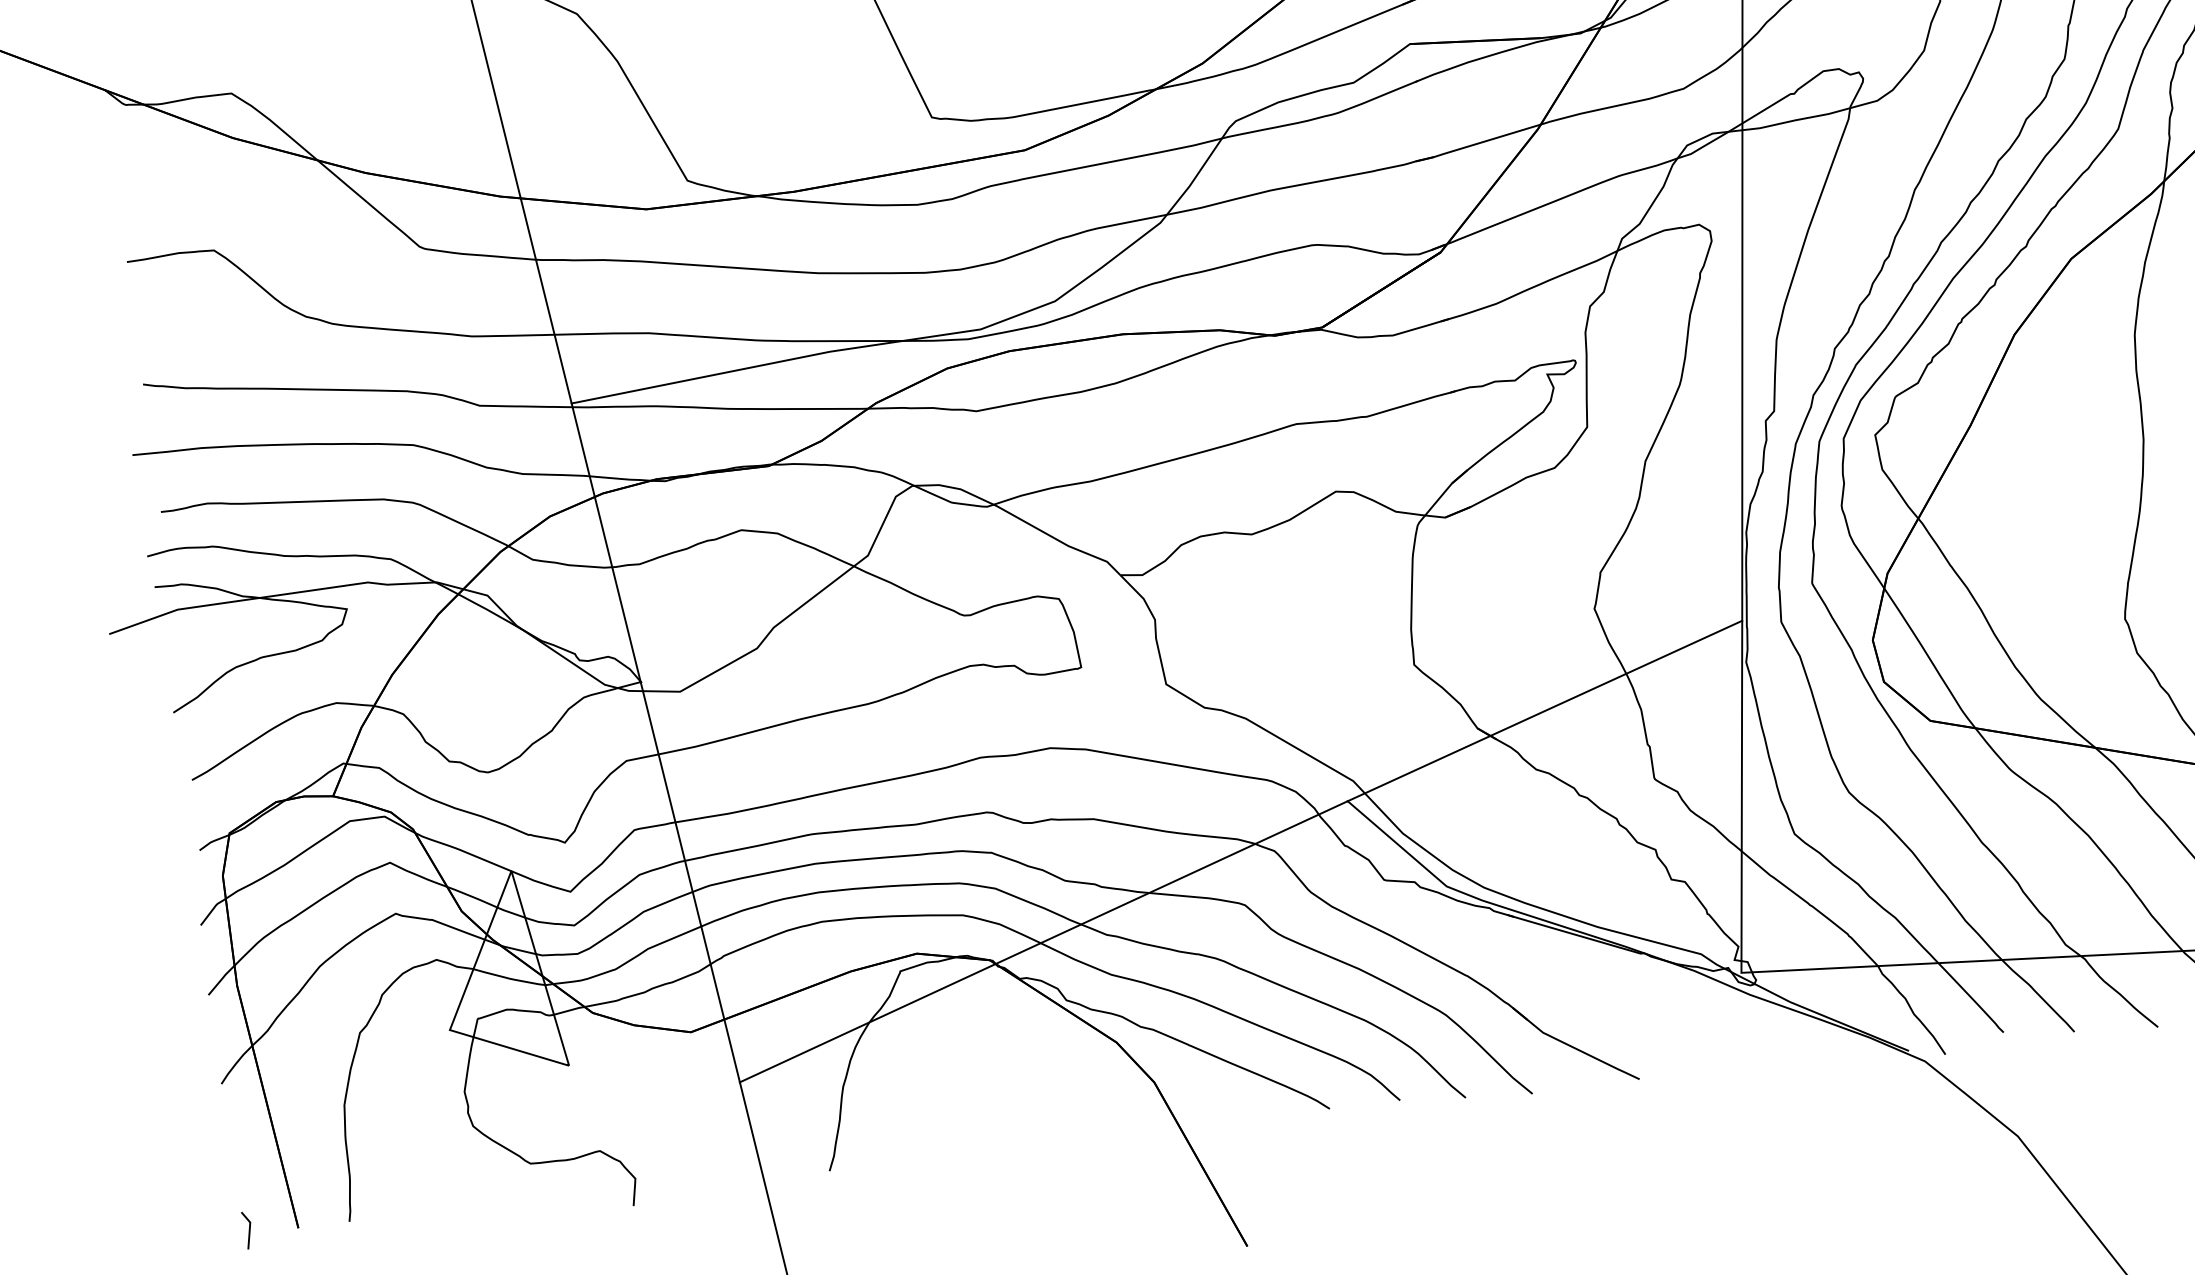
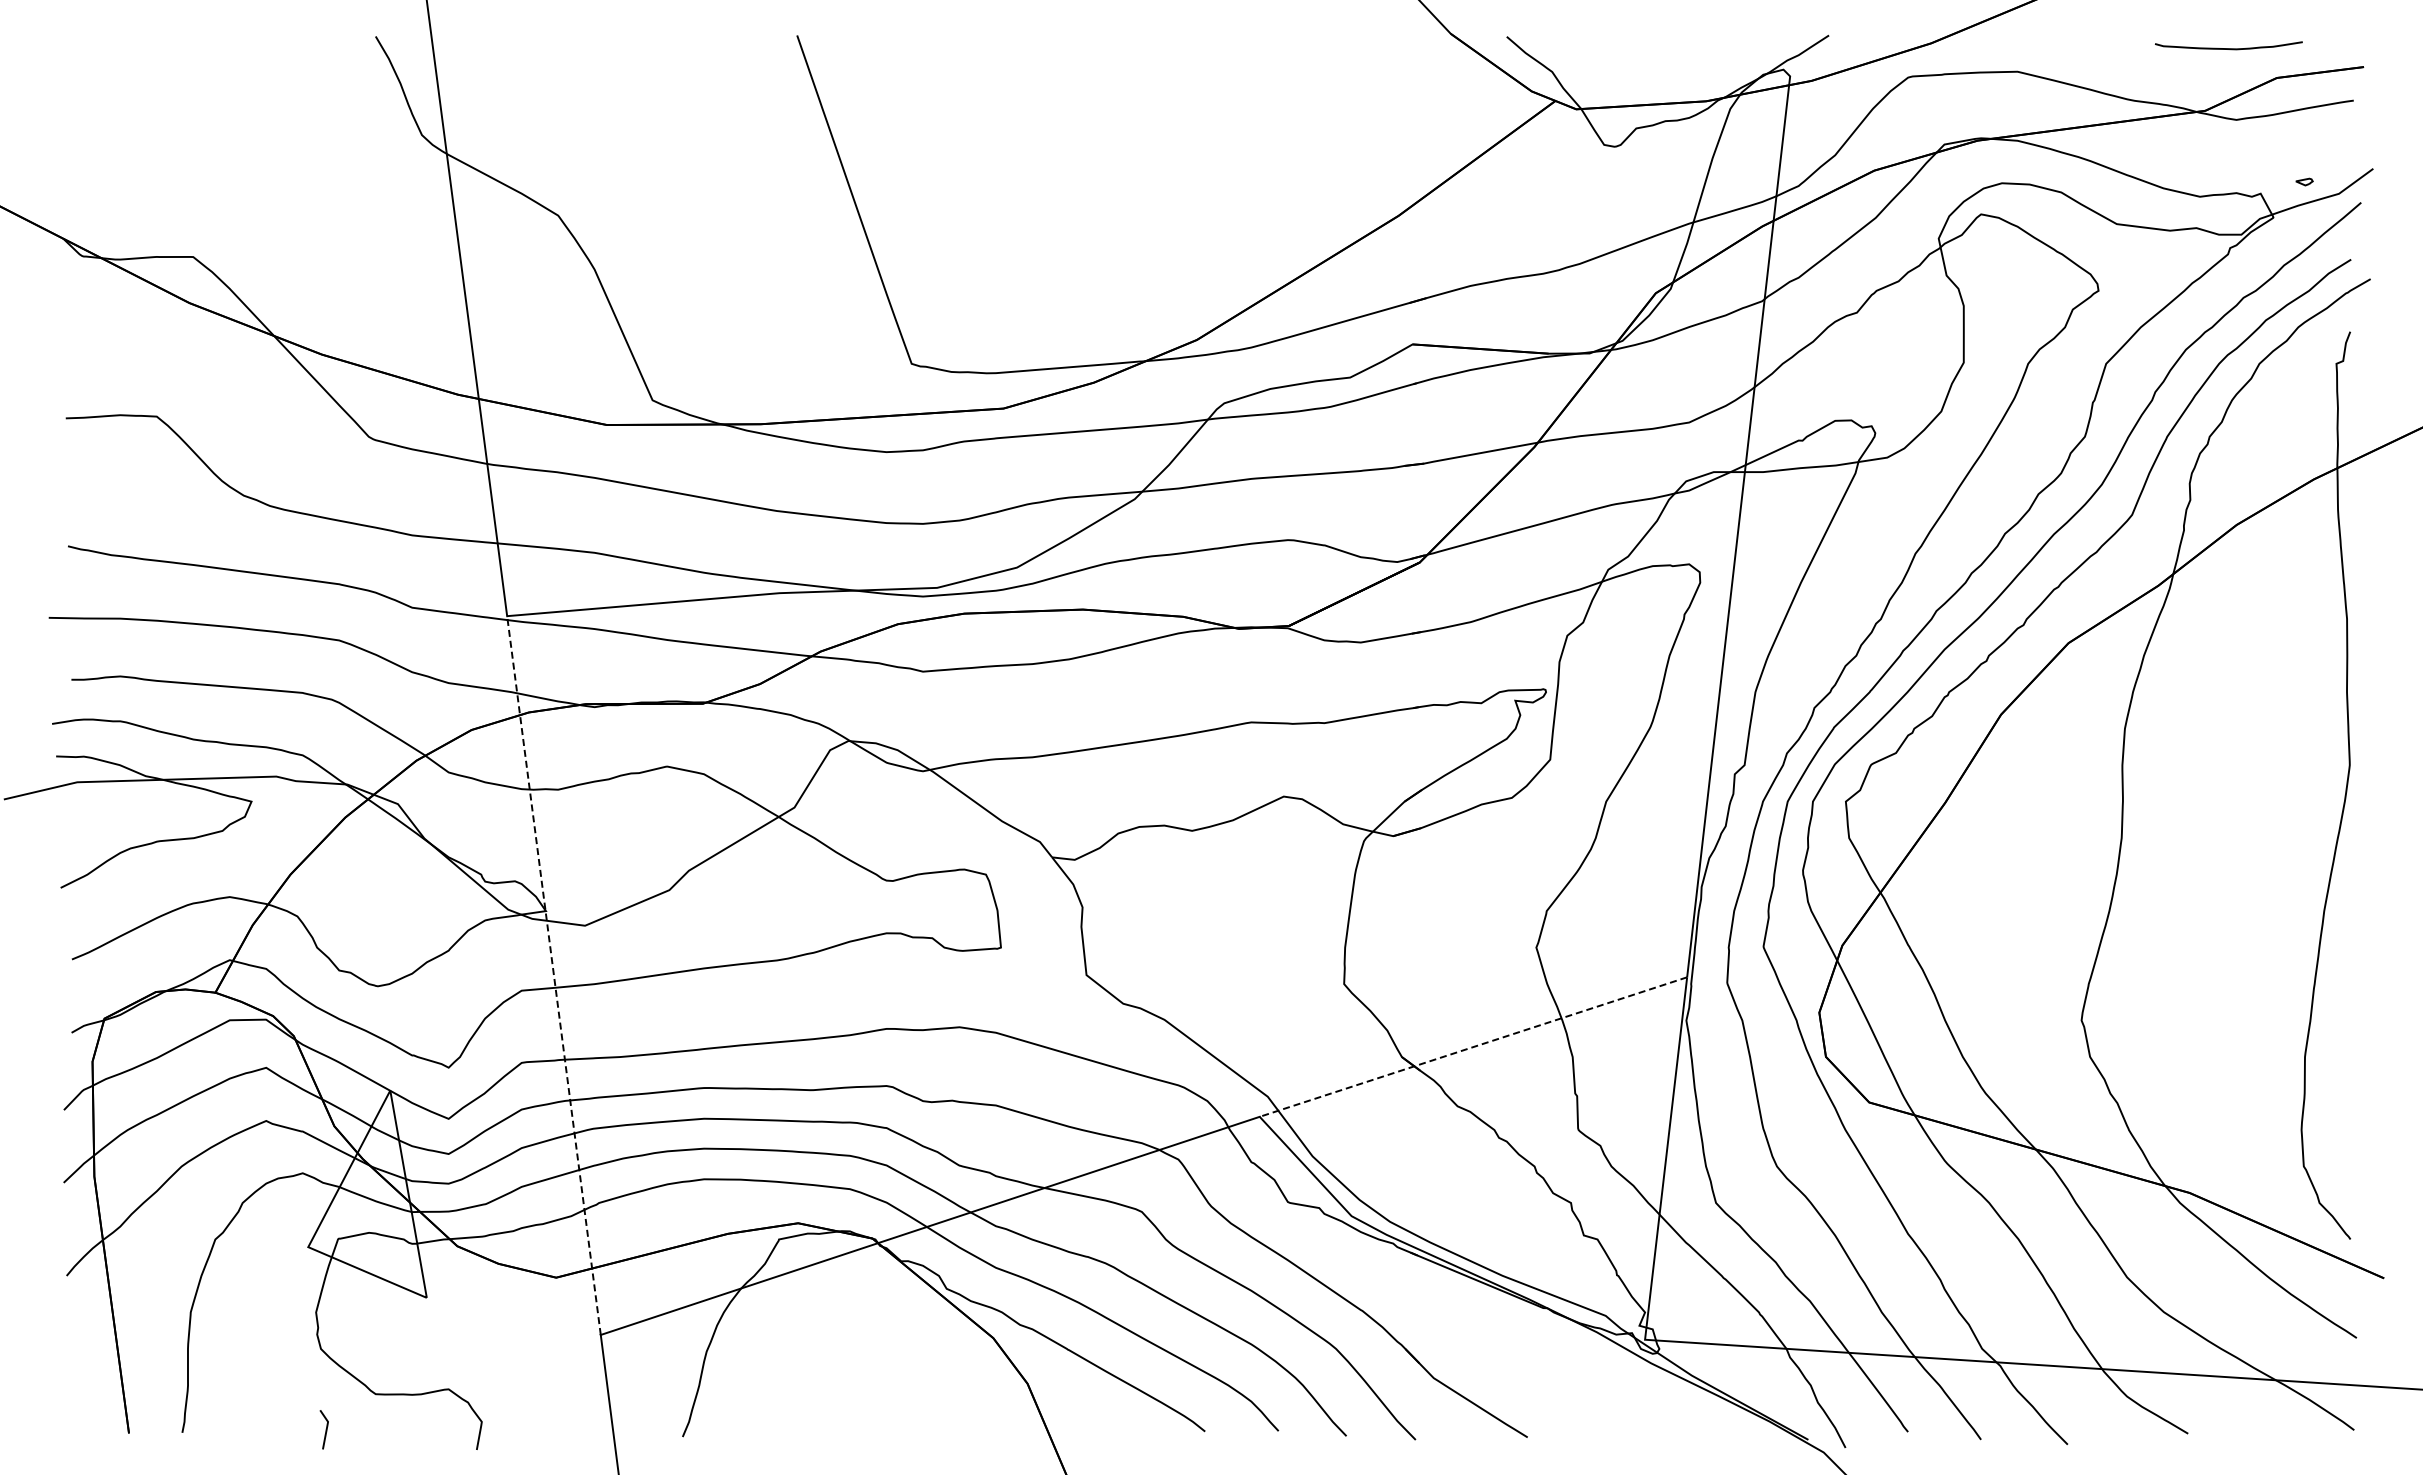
line: (1545, 711) -> (1473, 1047), solid -> dashed
line: (655, 742) -> (553, 975), solid -> dashed
line: (248, 1230) -> (325, 1429), moved

